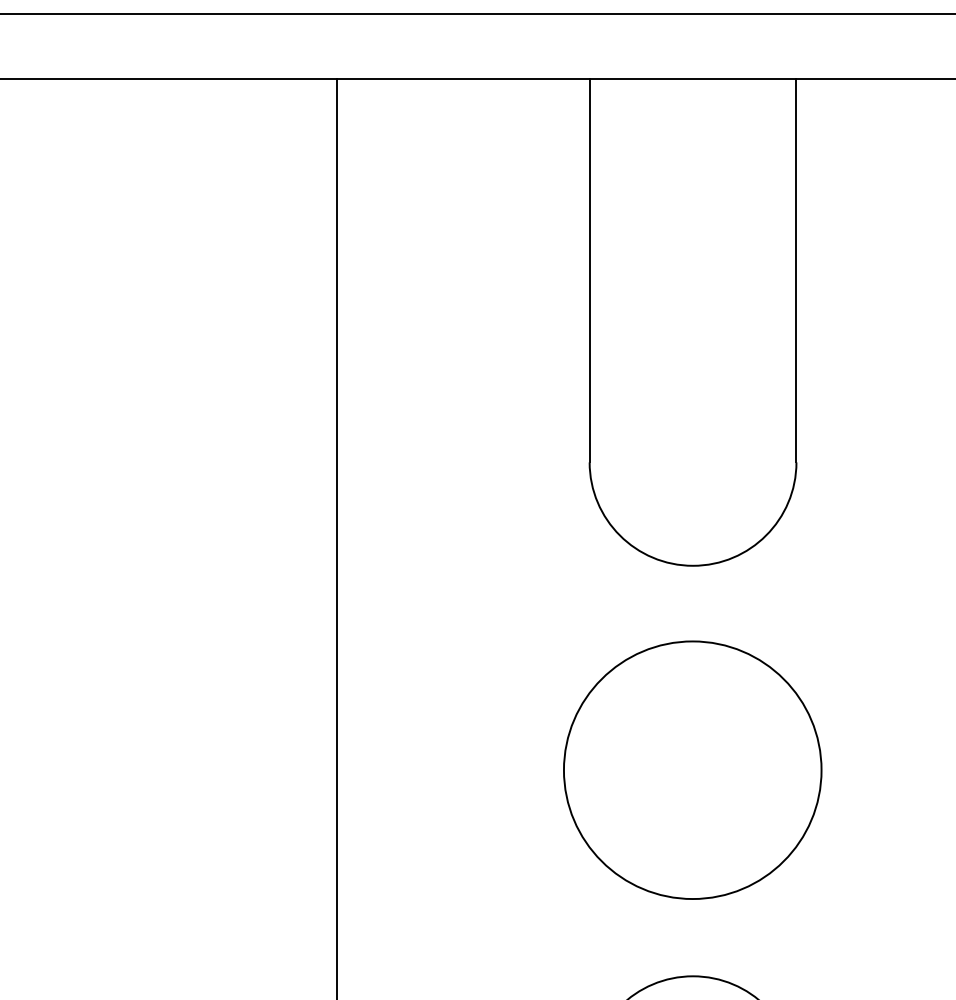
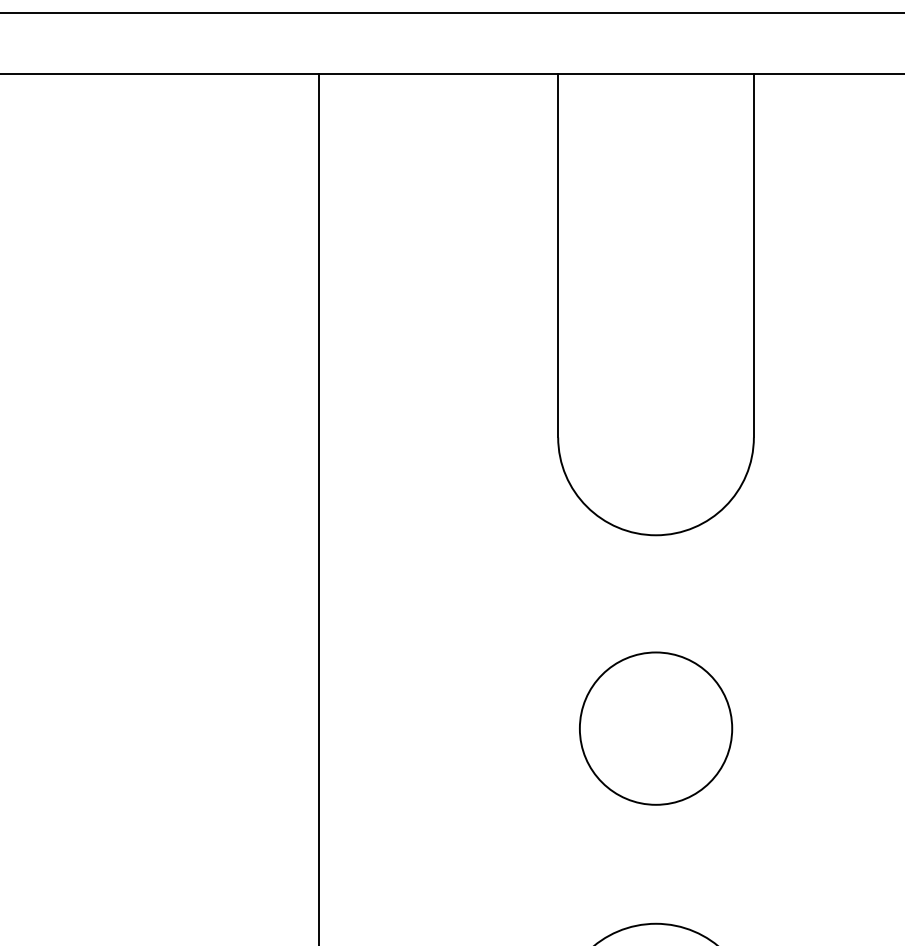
circle: (693, 769) -> (656, 728), size x0.62

